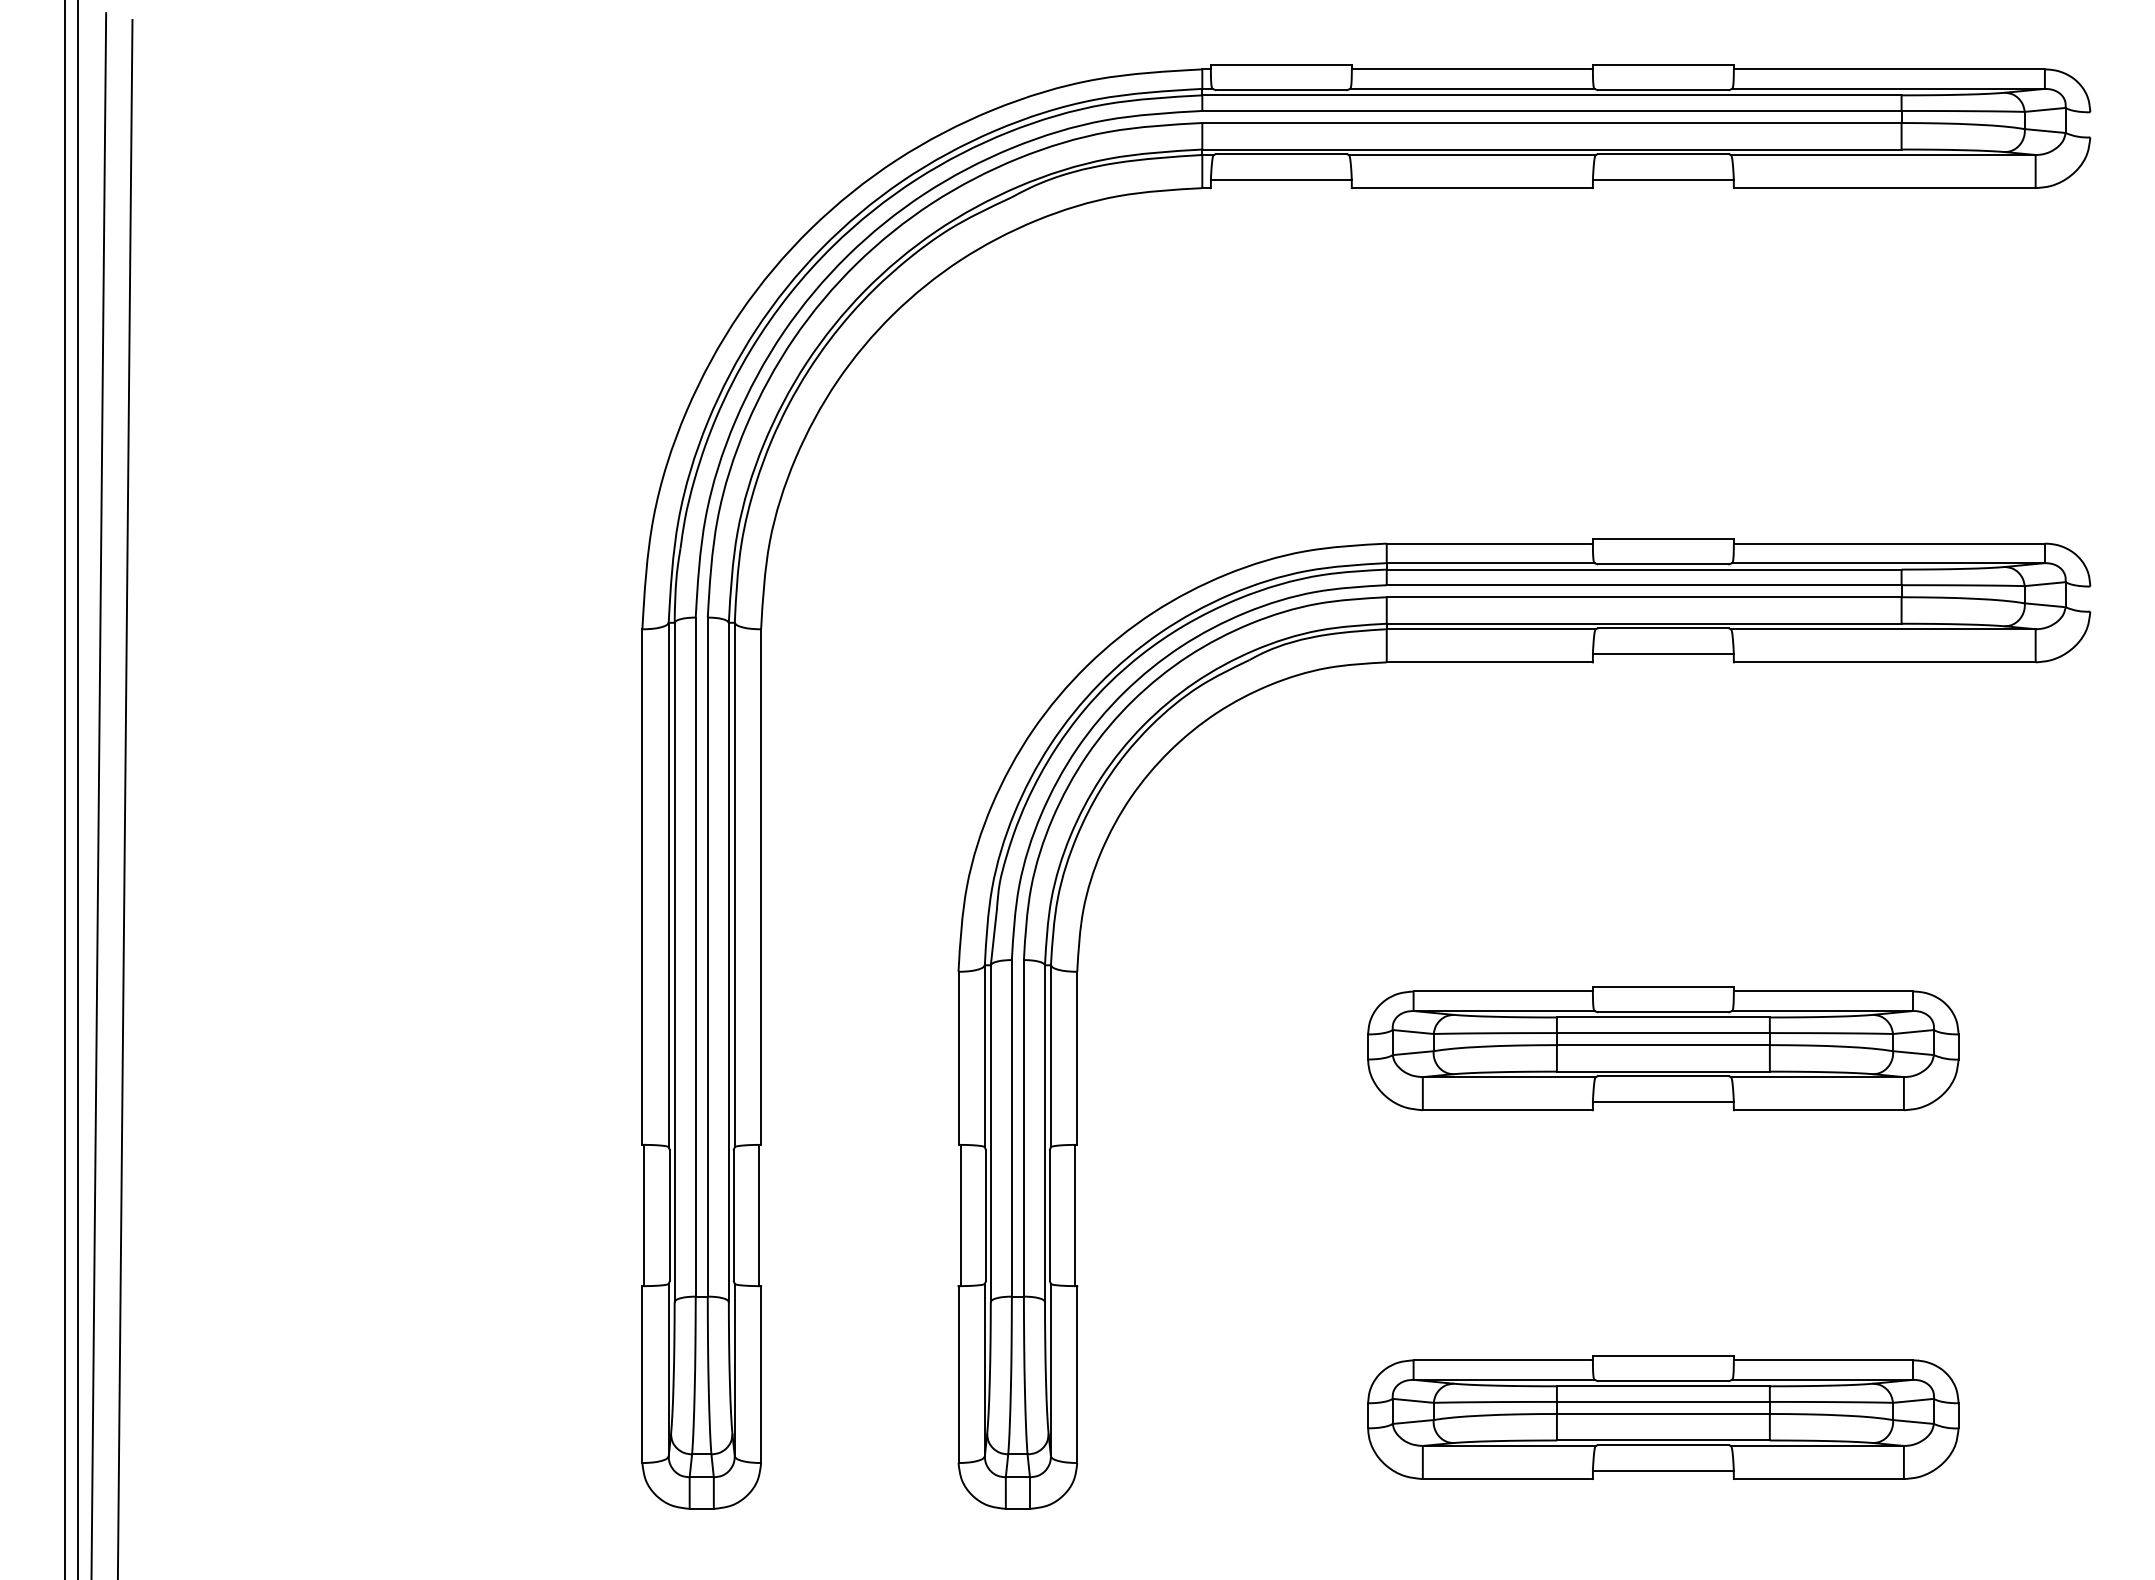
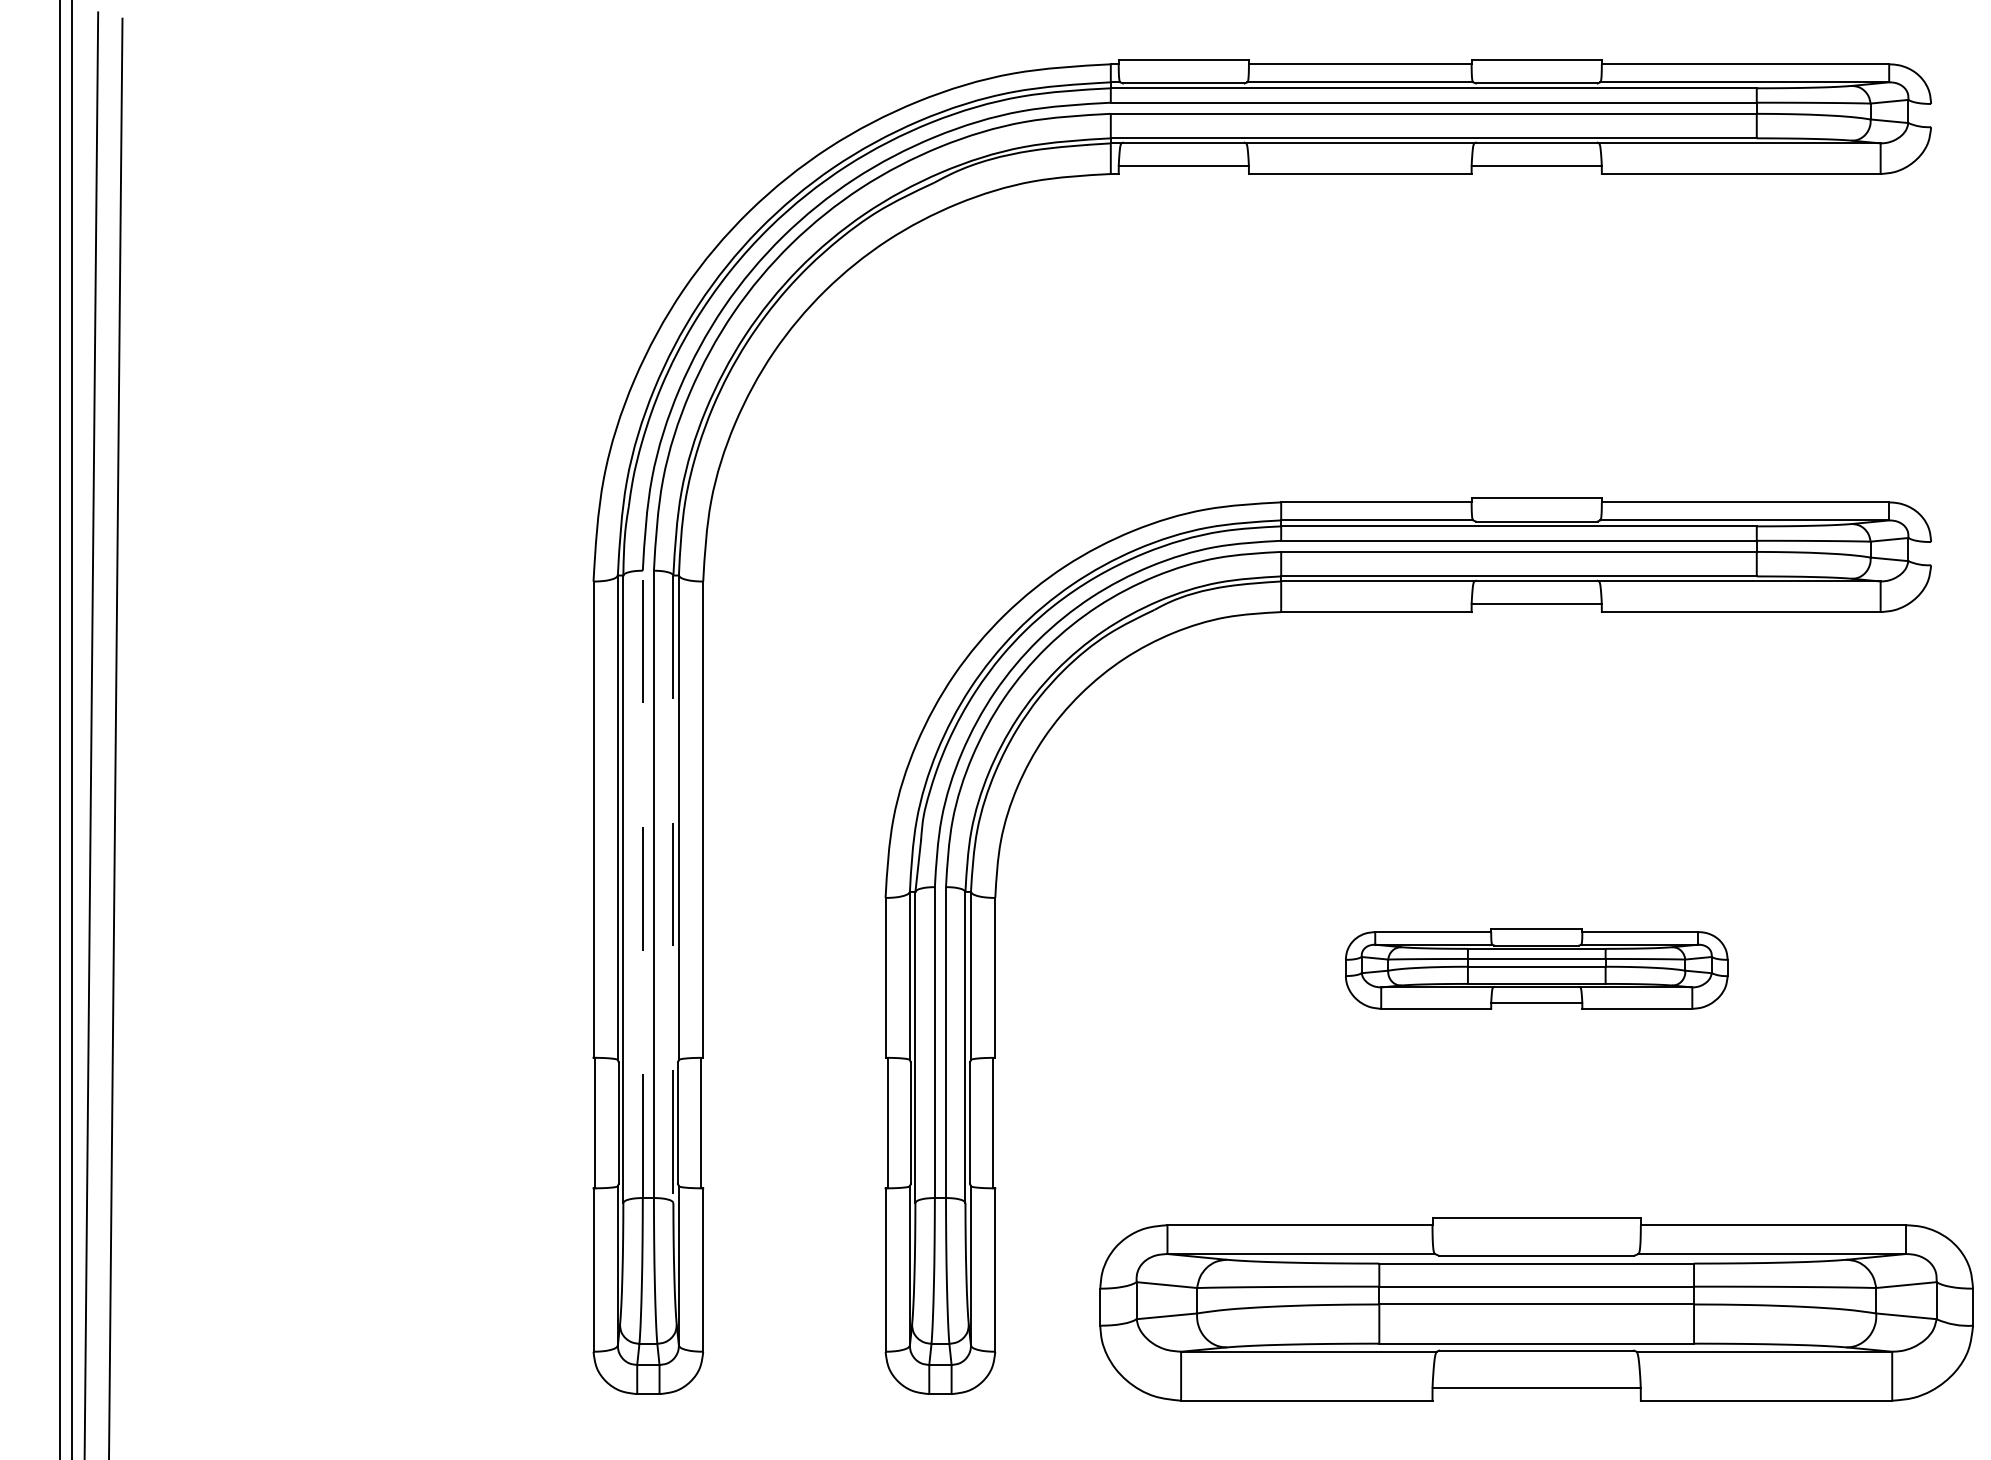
line: (695, 957) -> (642, 884), solid -> dashed
line: (728, 962) -> (673, 889), solid -> dashed
part: (1663, 1048) -> (1536, 968), size x0.7
part: (1663, 1417) -> (1536, 1309), size x1.6

